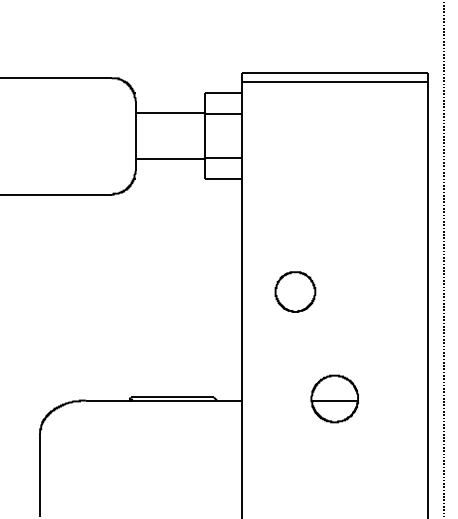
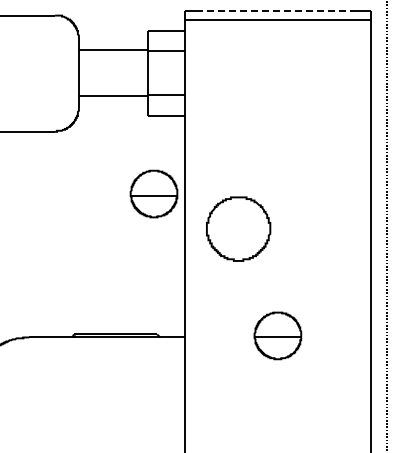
line: (334, 73) -> (277, 10), solid -> dashed
part: (210, 256) -> (153, 193), added
part: (295, 291) -> (238, 228), size x1.6

